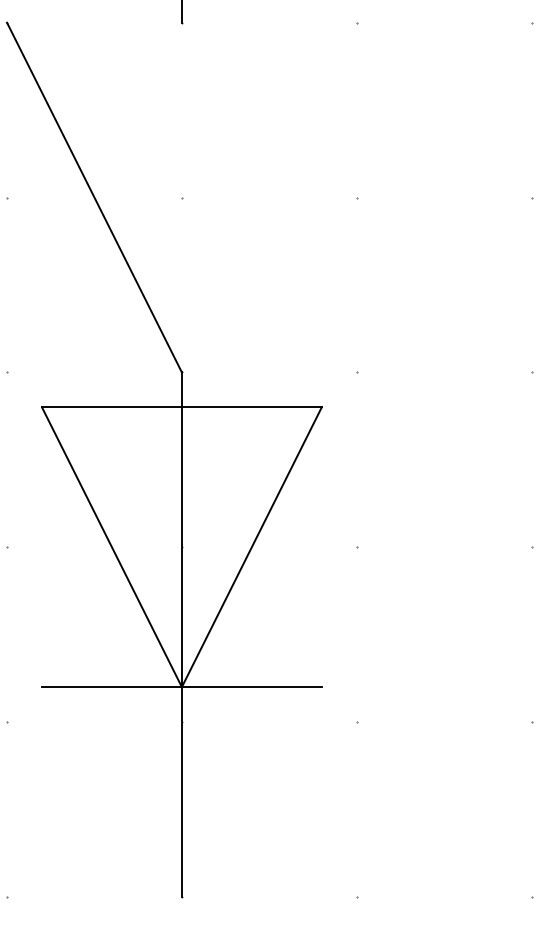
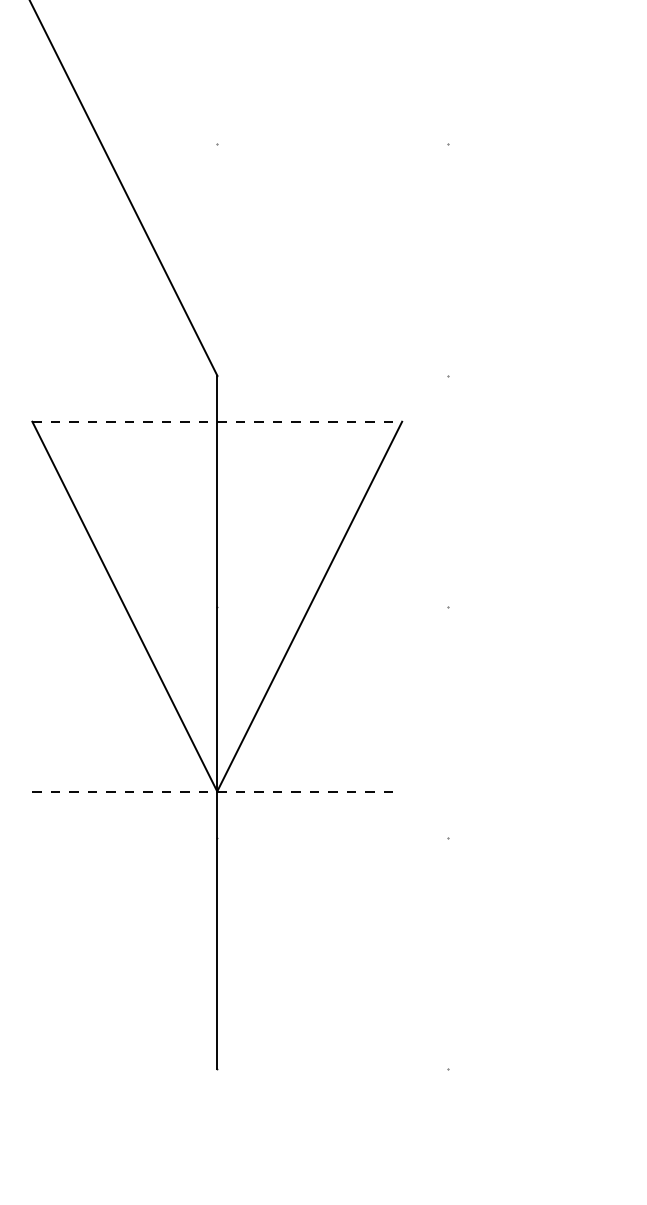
line: (181, 407) -> (216, 421), solid -> dashed
line: (181, 687) -> (216, 791), solid -> dashed

